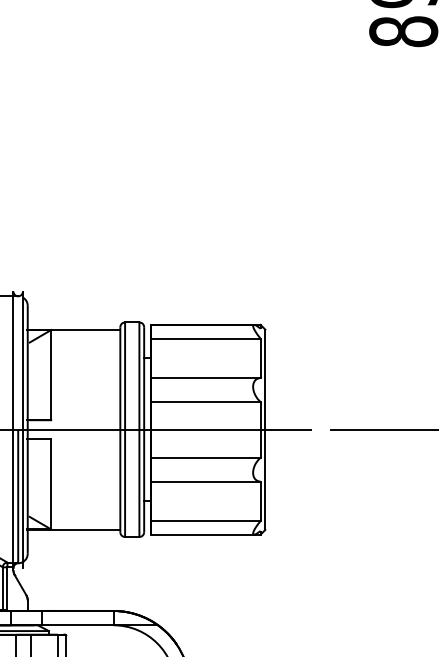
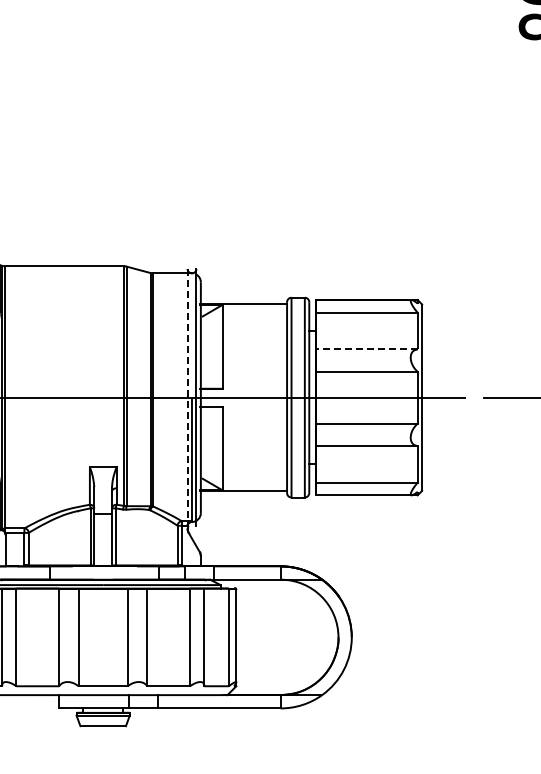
line: (205, 378) -> (366, 349), solid -> dashed
line: (13, 429) -> (187, 397), solid -> dashed

